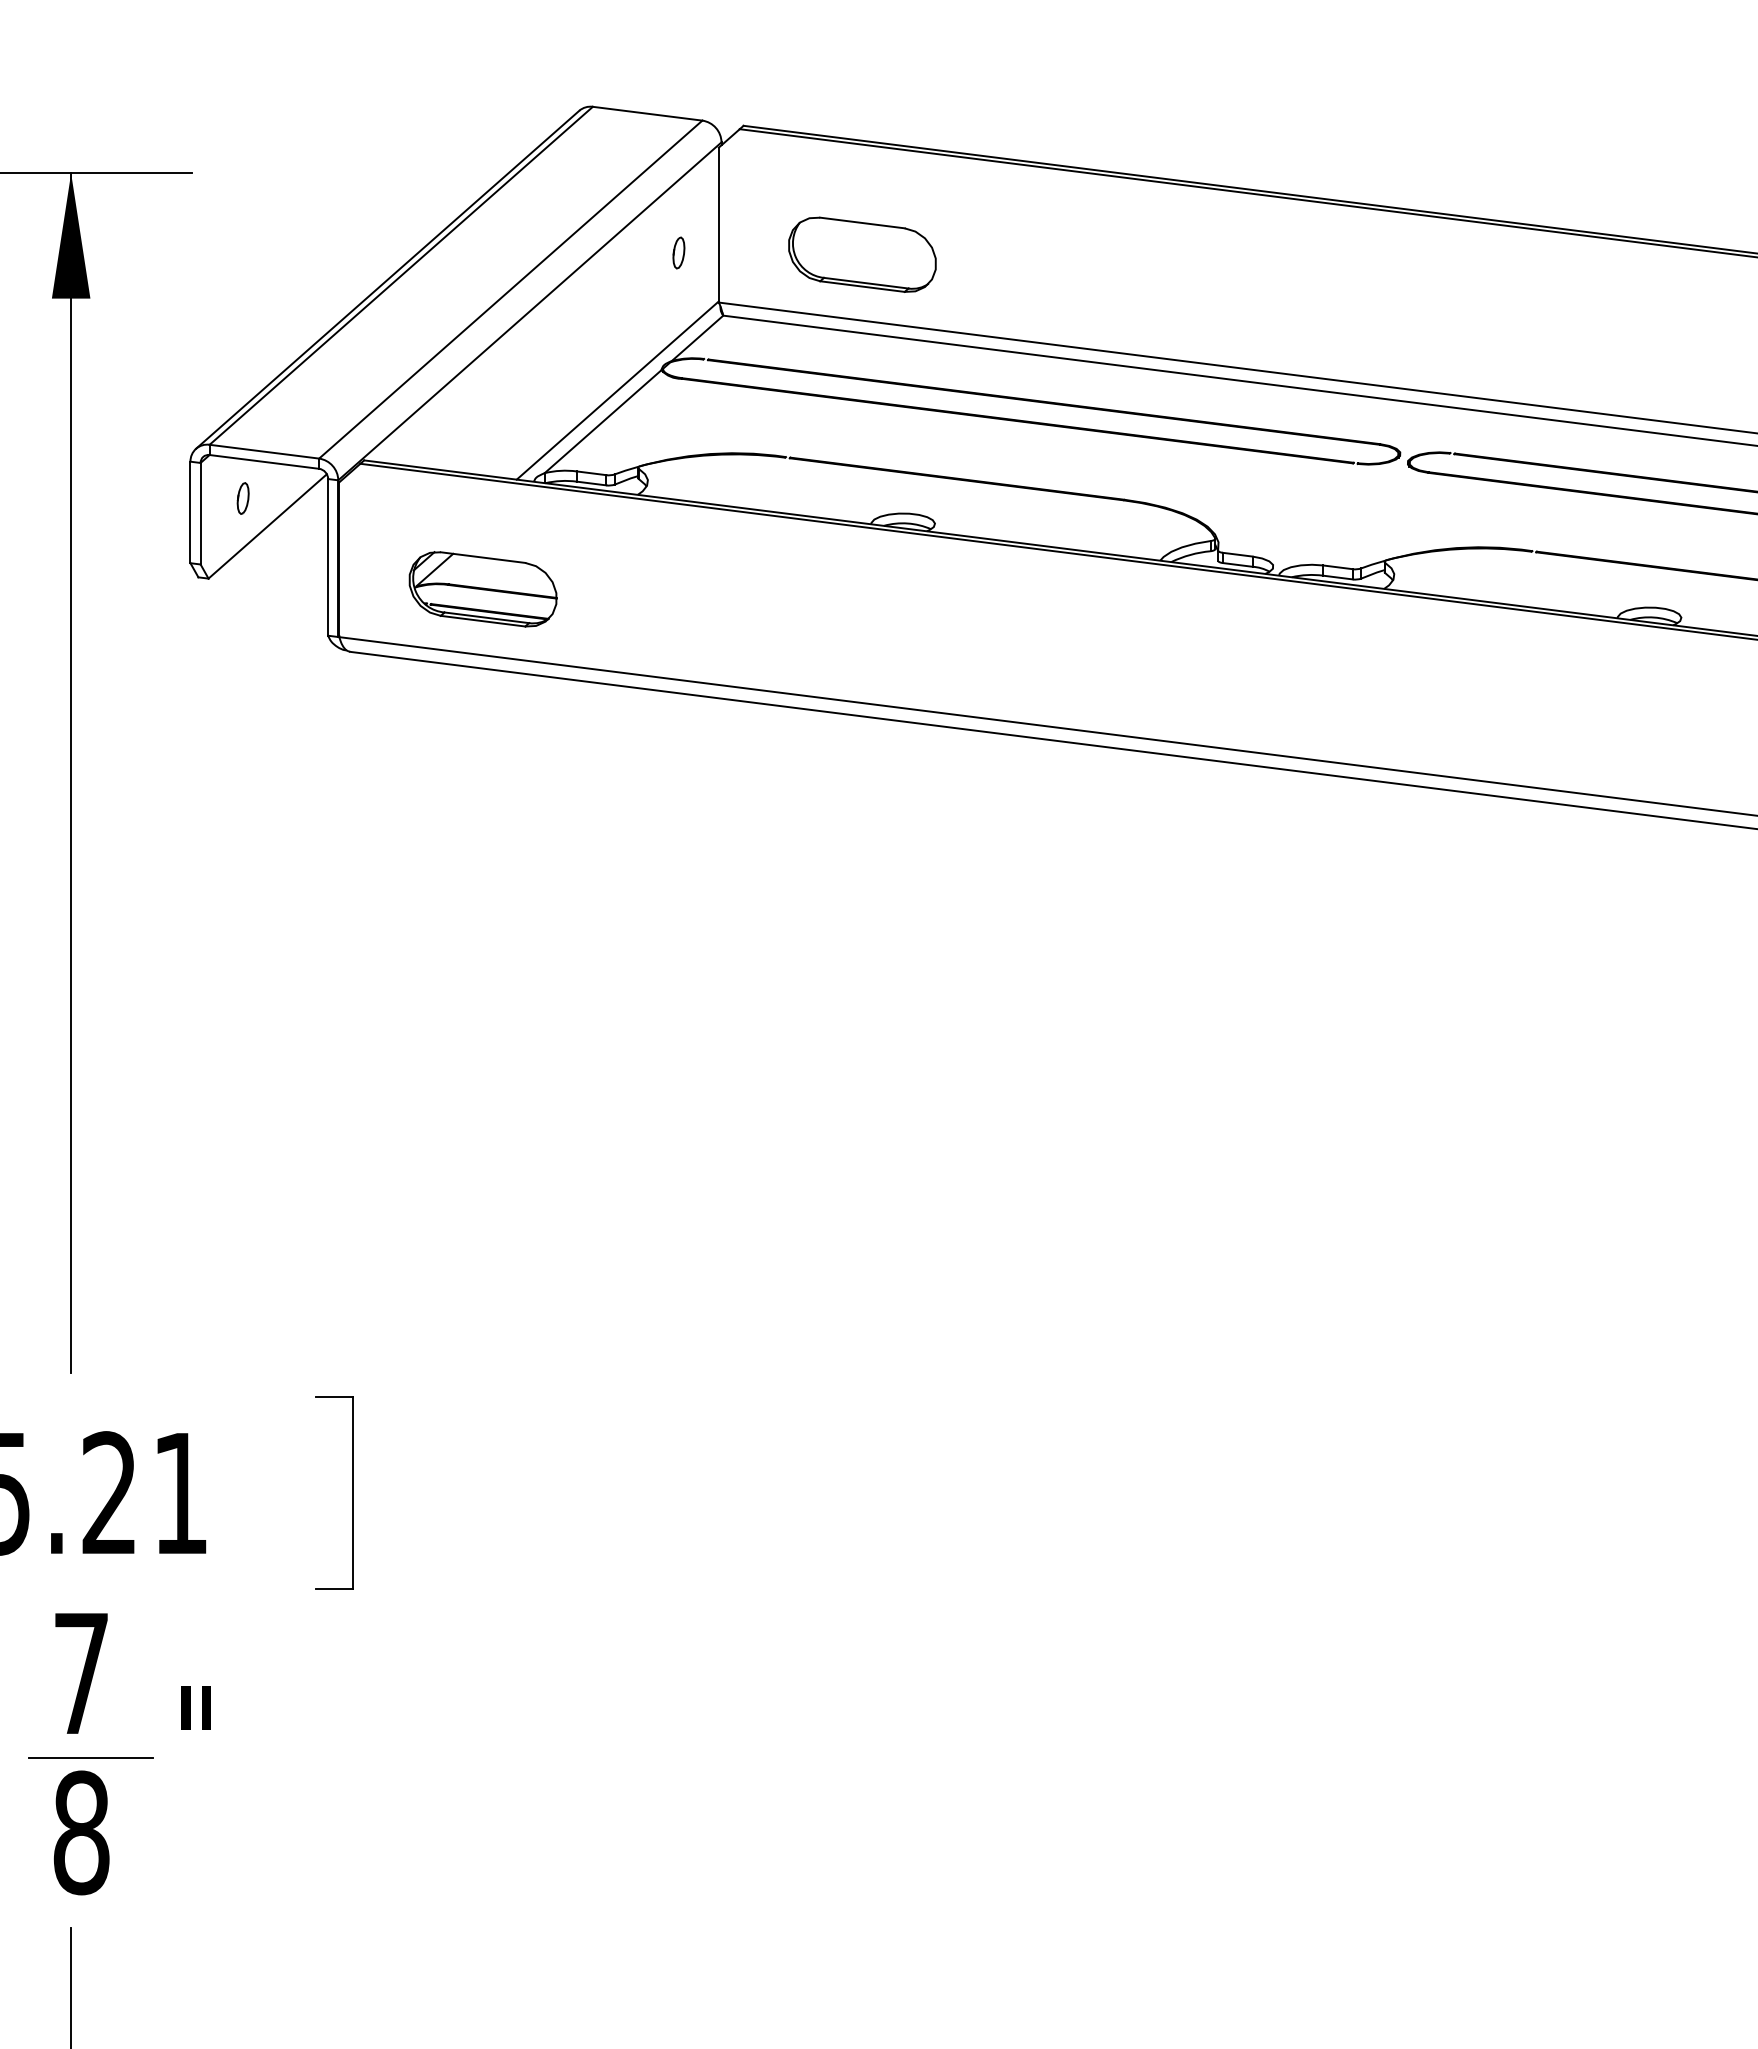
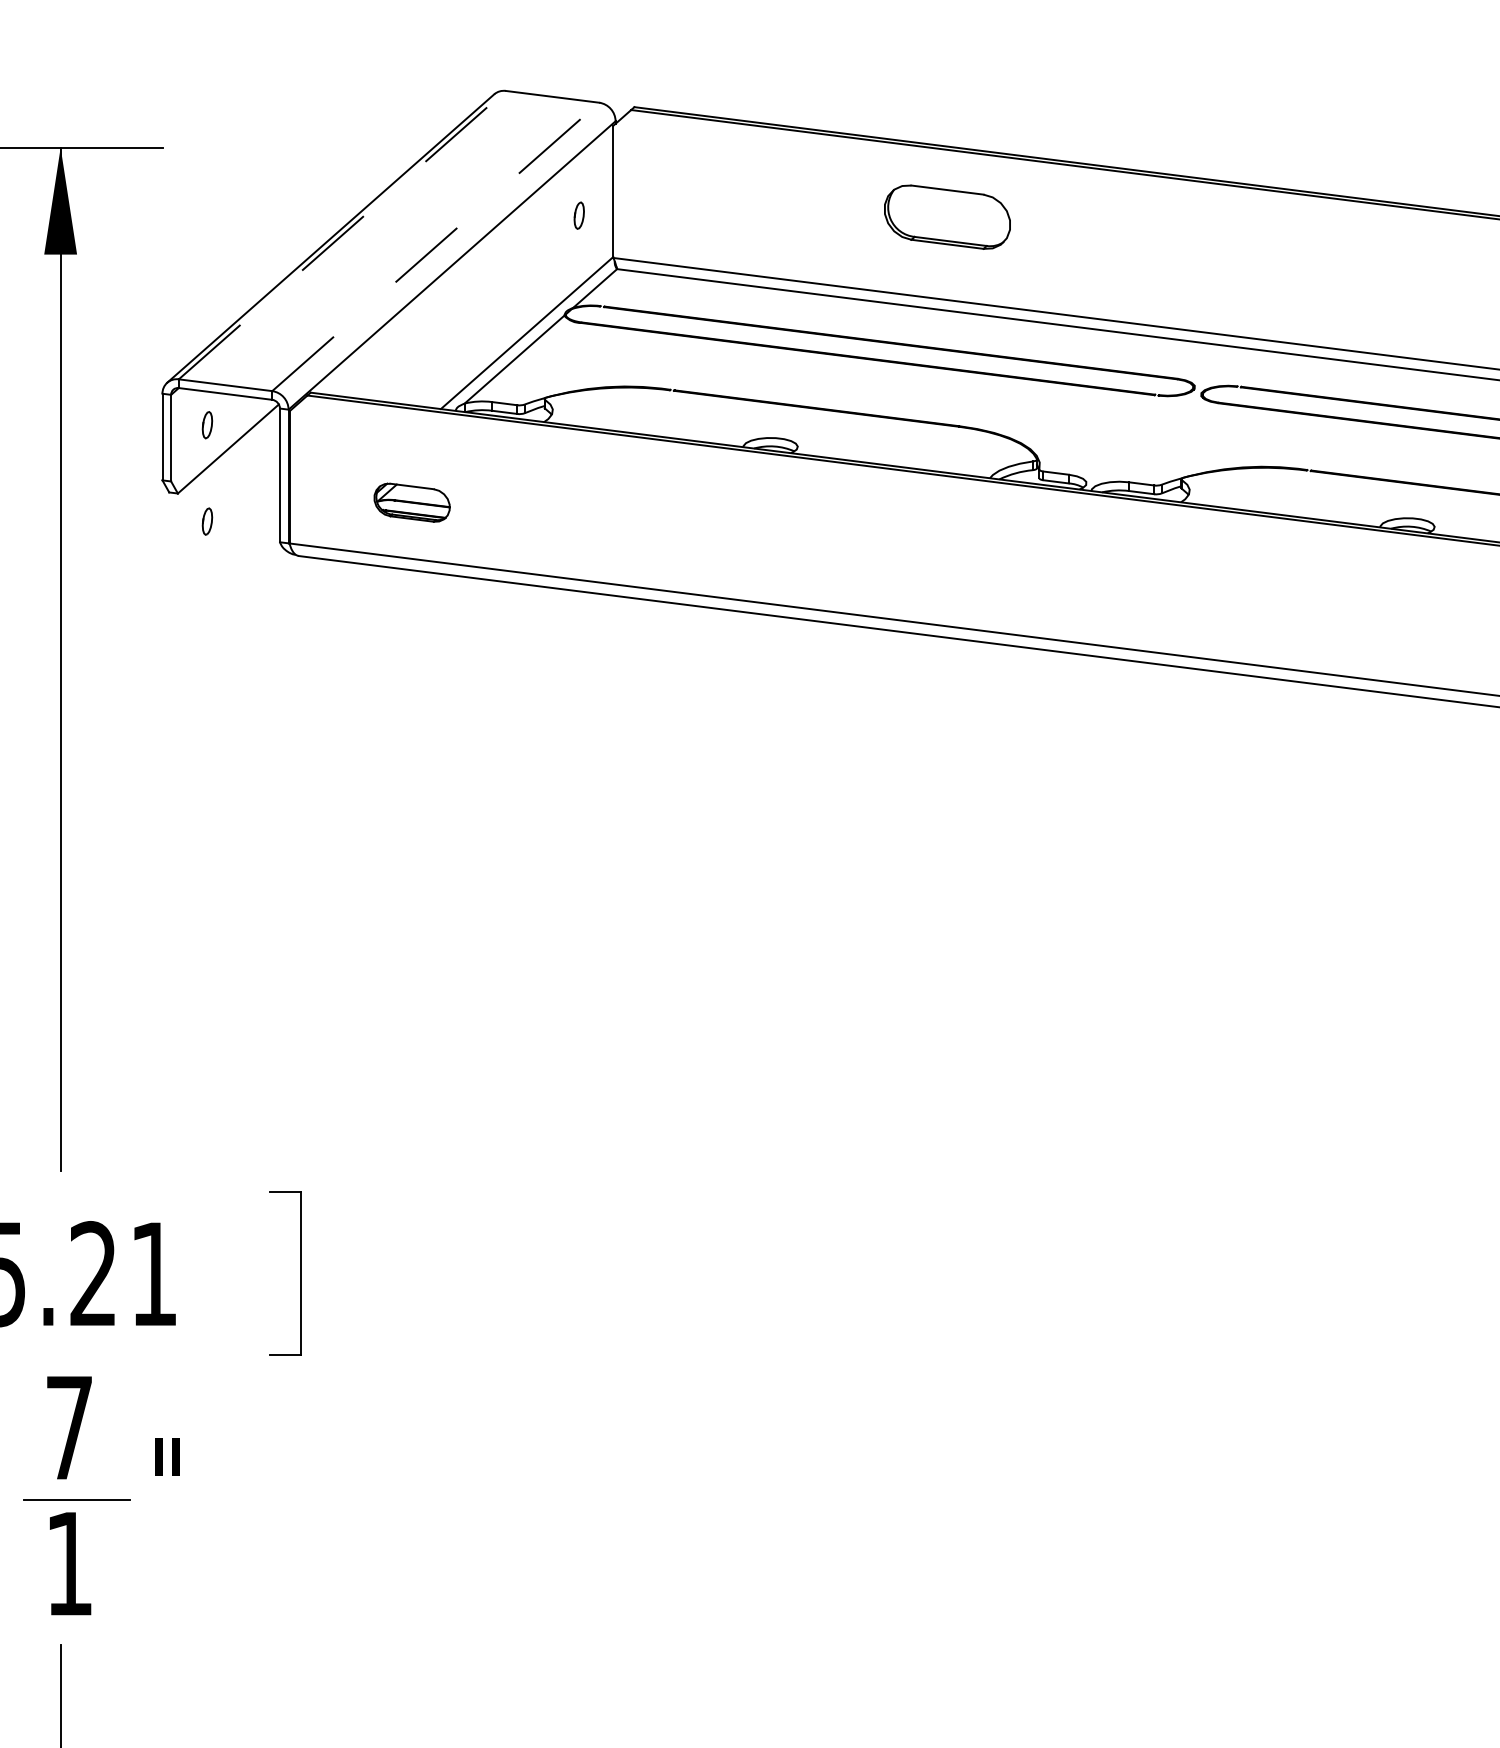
part: (862, 254) -> (947, 216), moved
line: (401, 275) -> (342, 234), solid -> dashed
line: (511, 289) -> (436, 246), solid -> dashed
part: (482, 589) -> (411, 502), size x0.6
part: (242, 611) -> (206, 521), added
text: (81, 1832) -> (69, 1563), 8 -> 1

